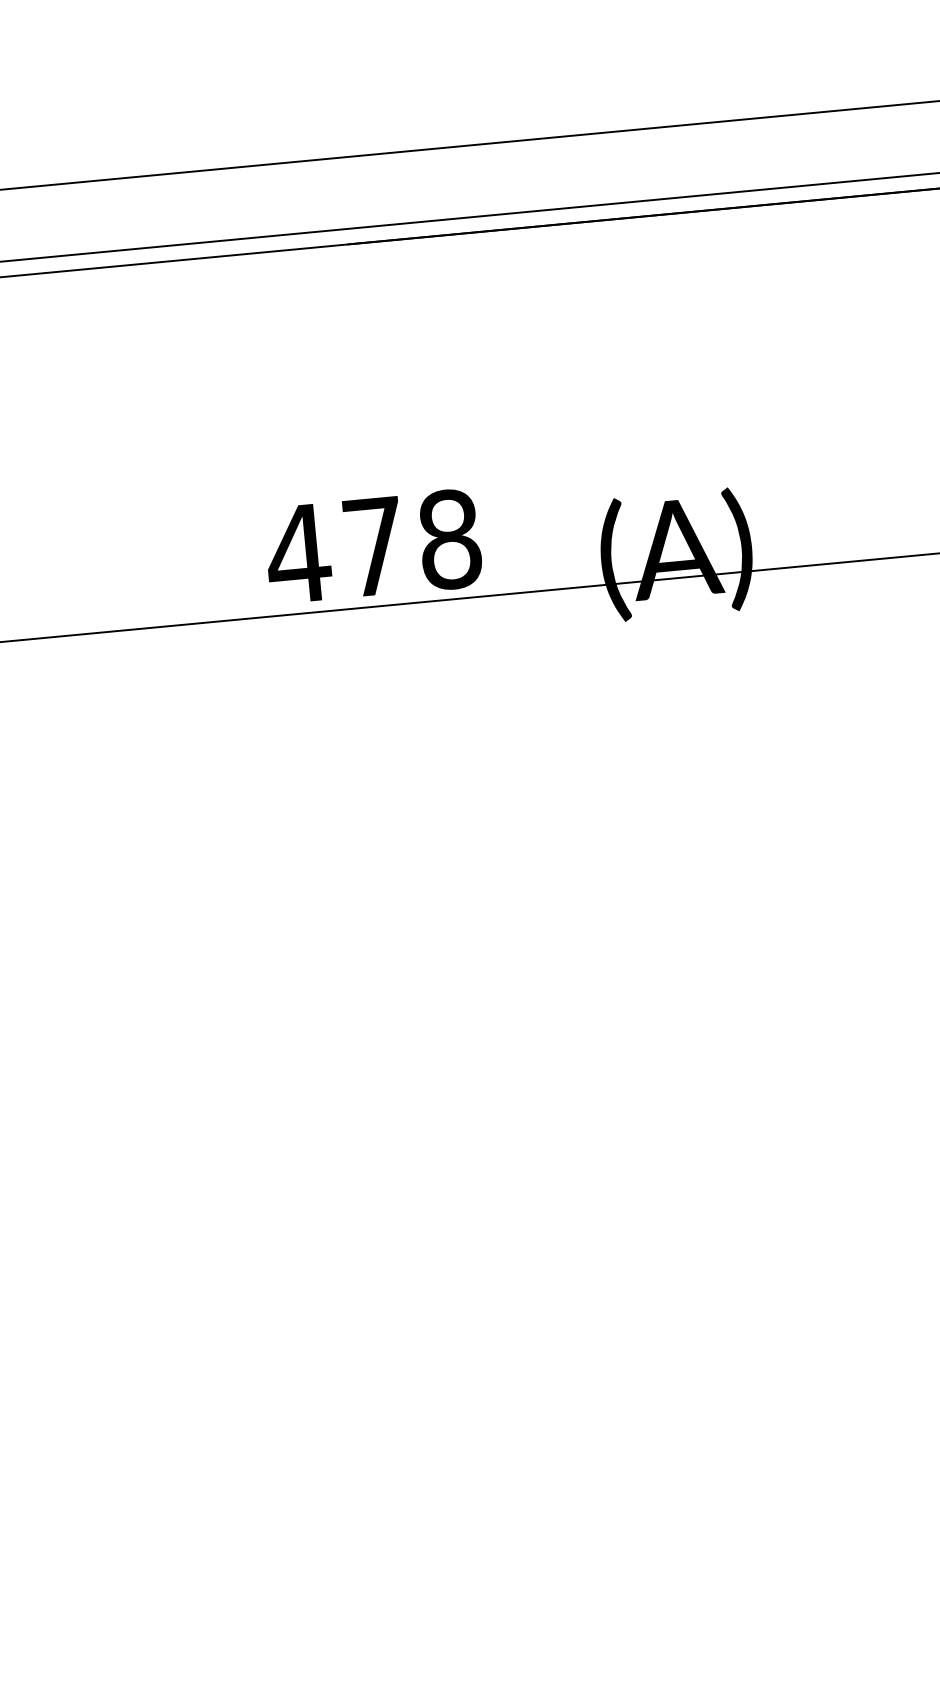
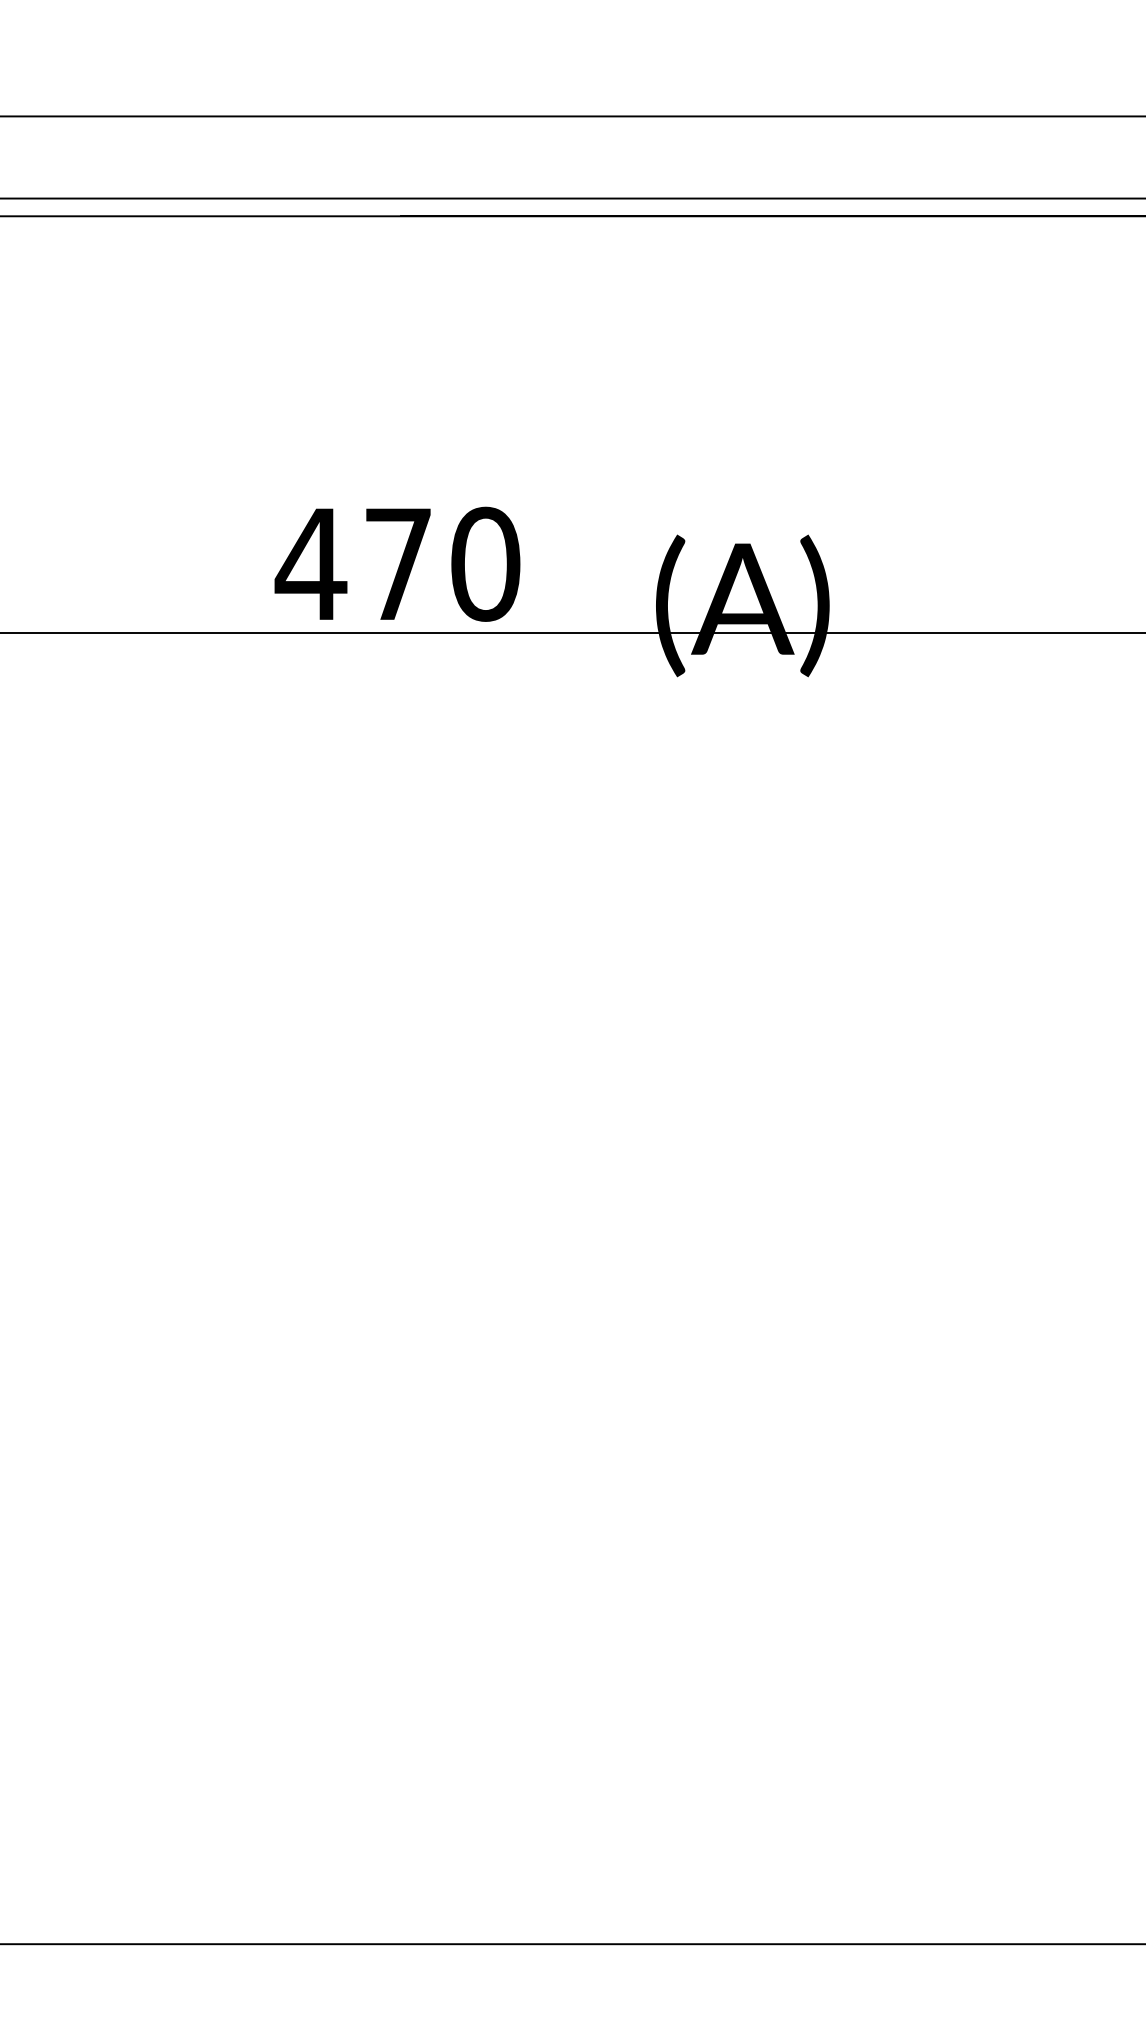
text: (449, 539) -> (485, 564), 478 -> 470

